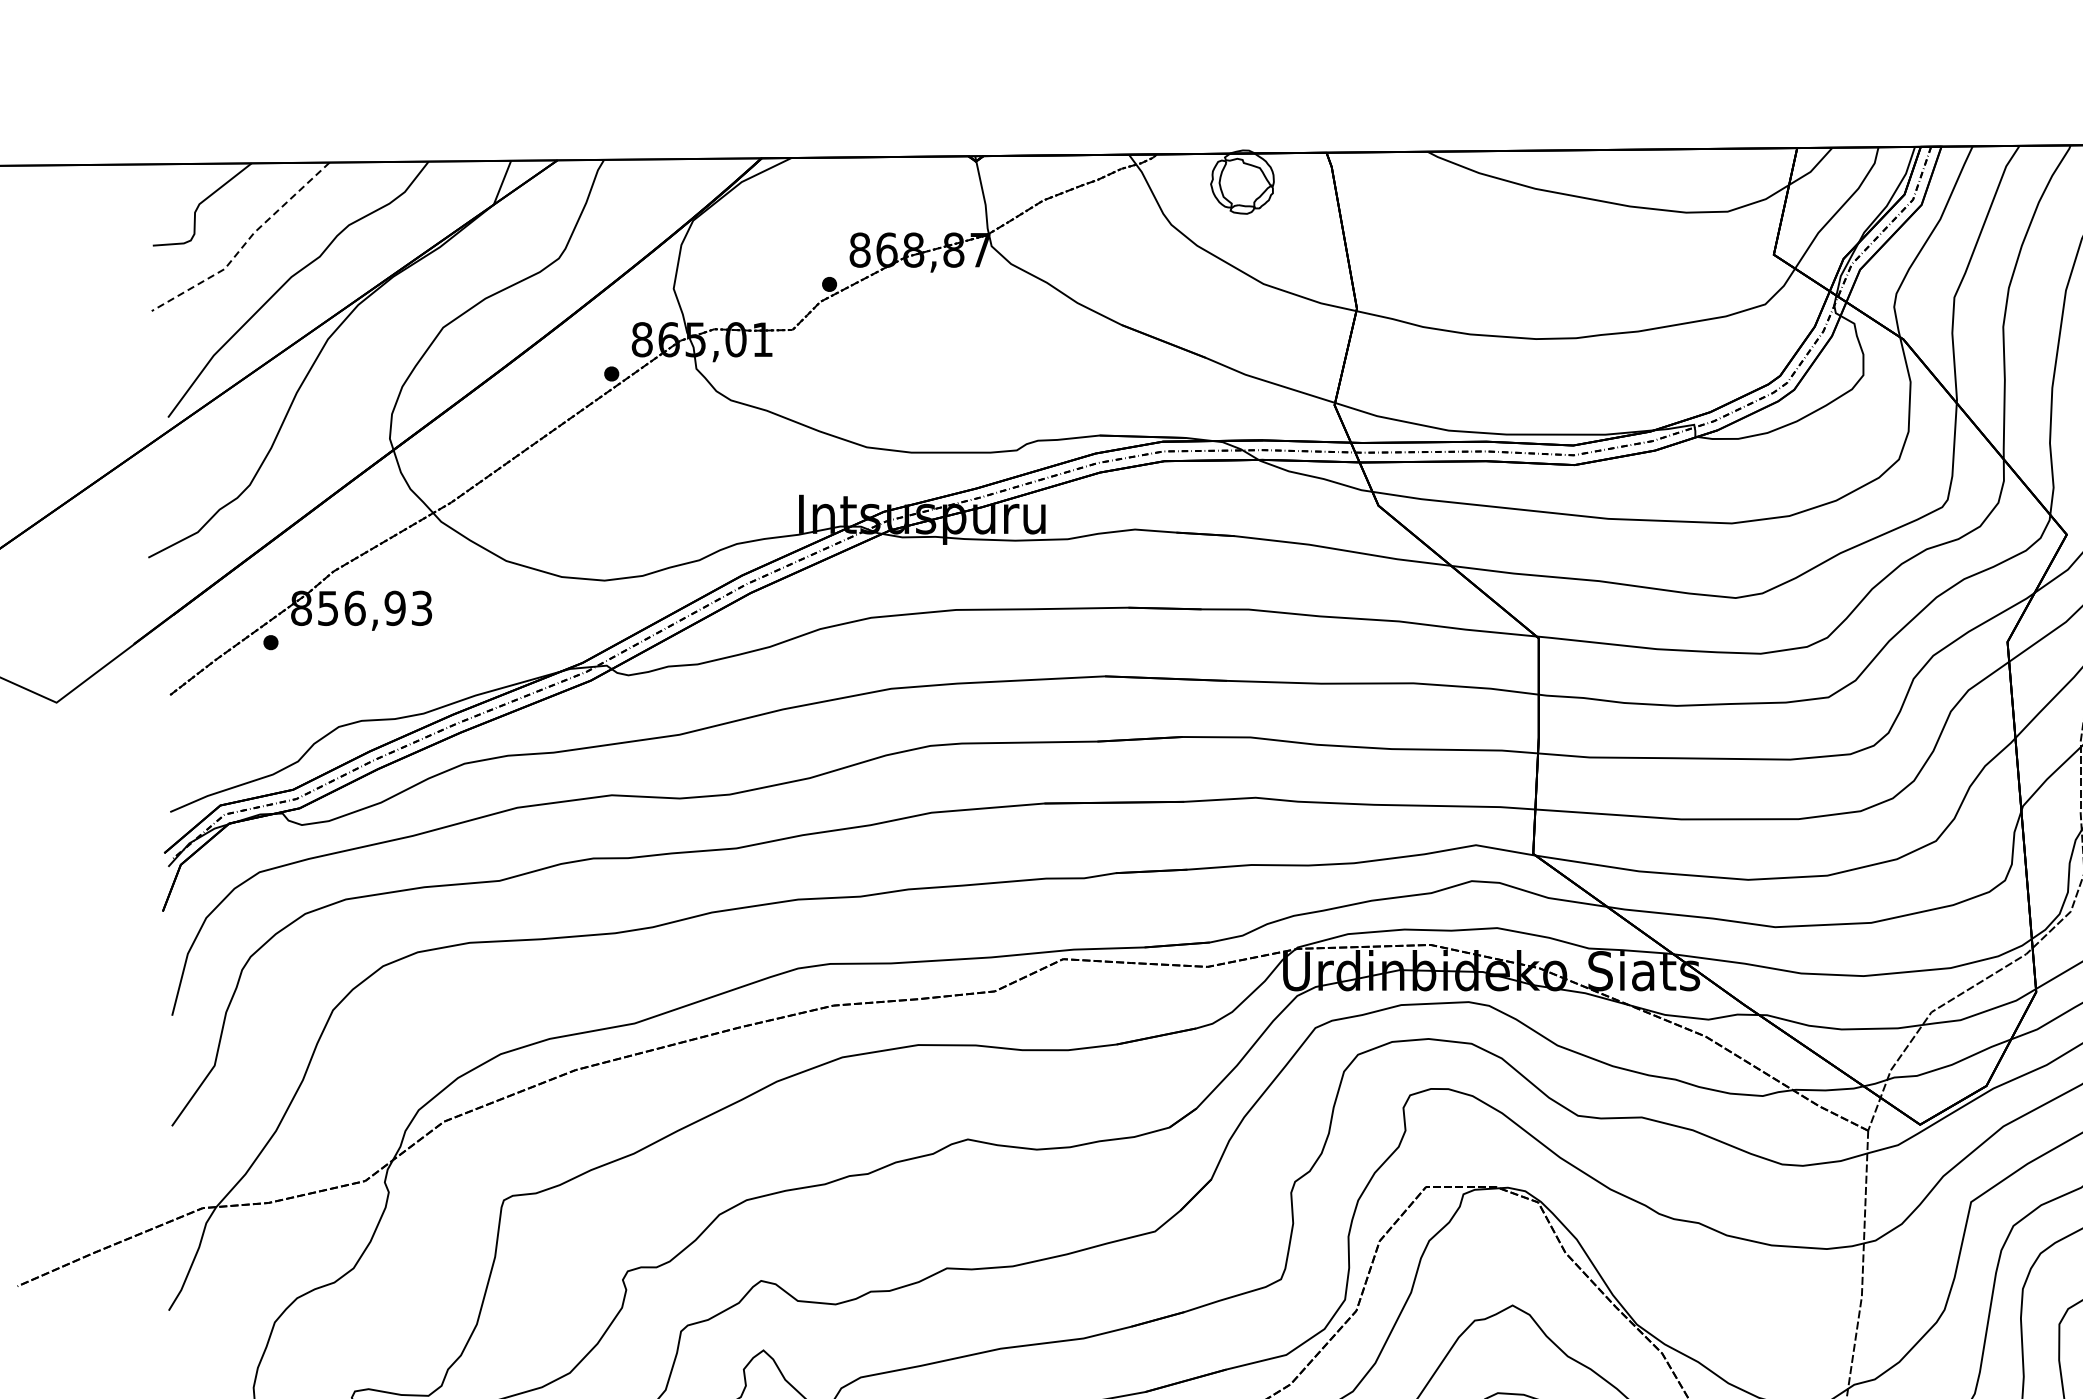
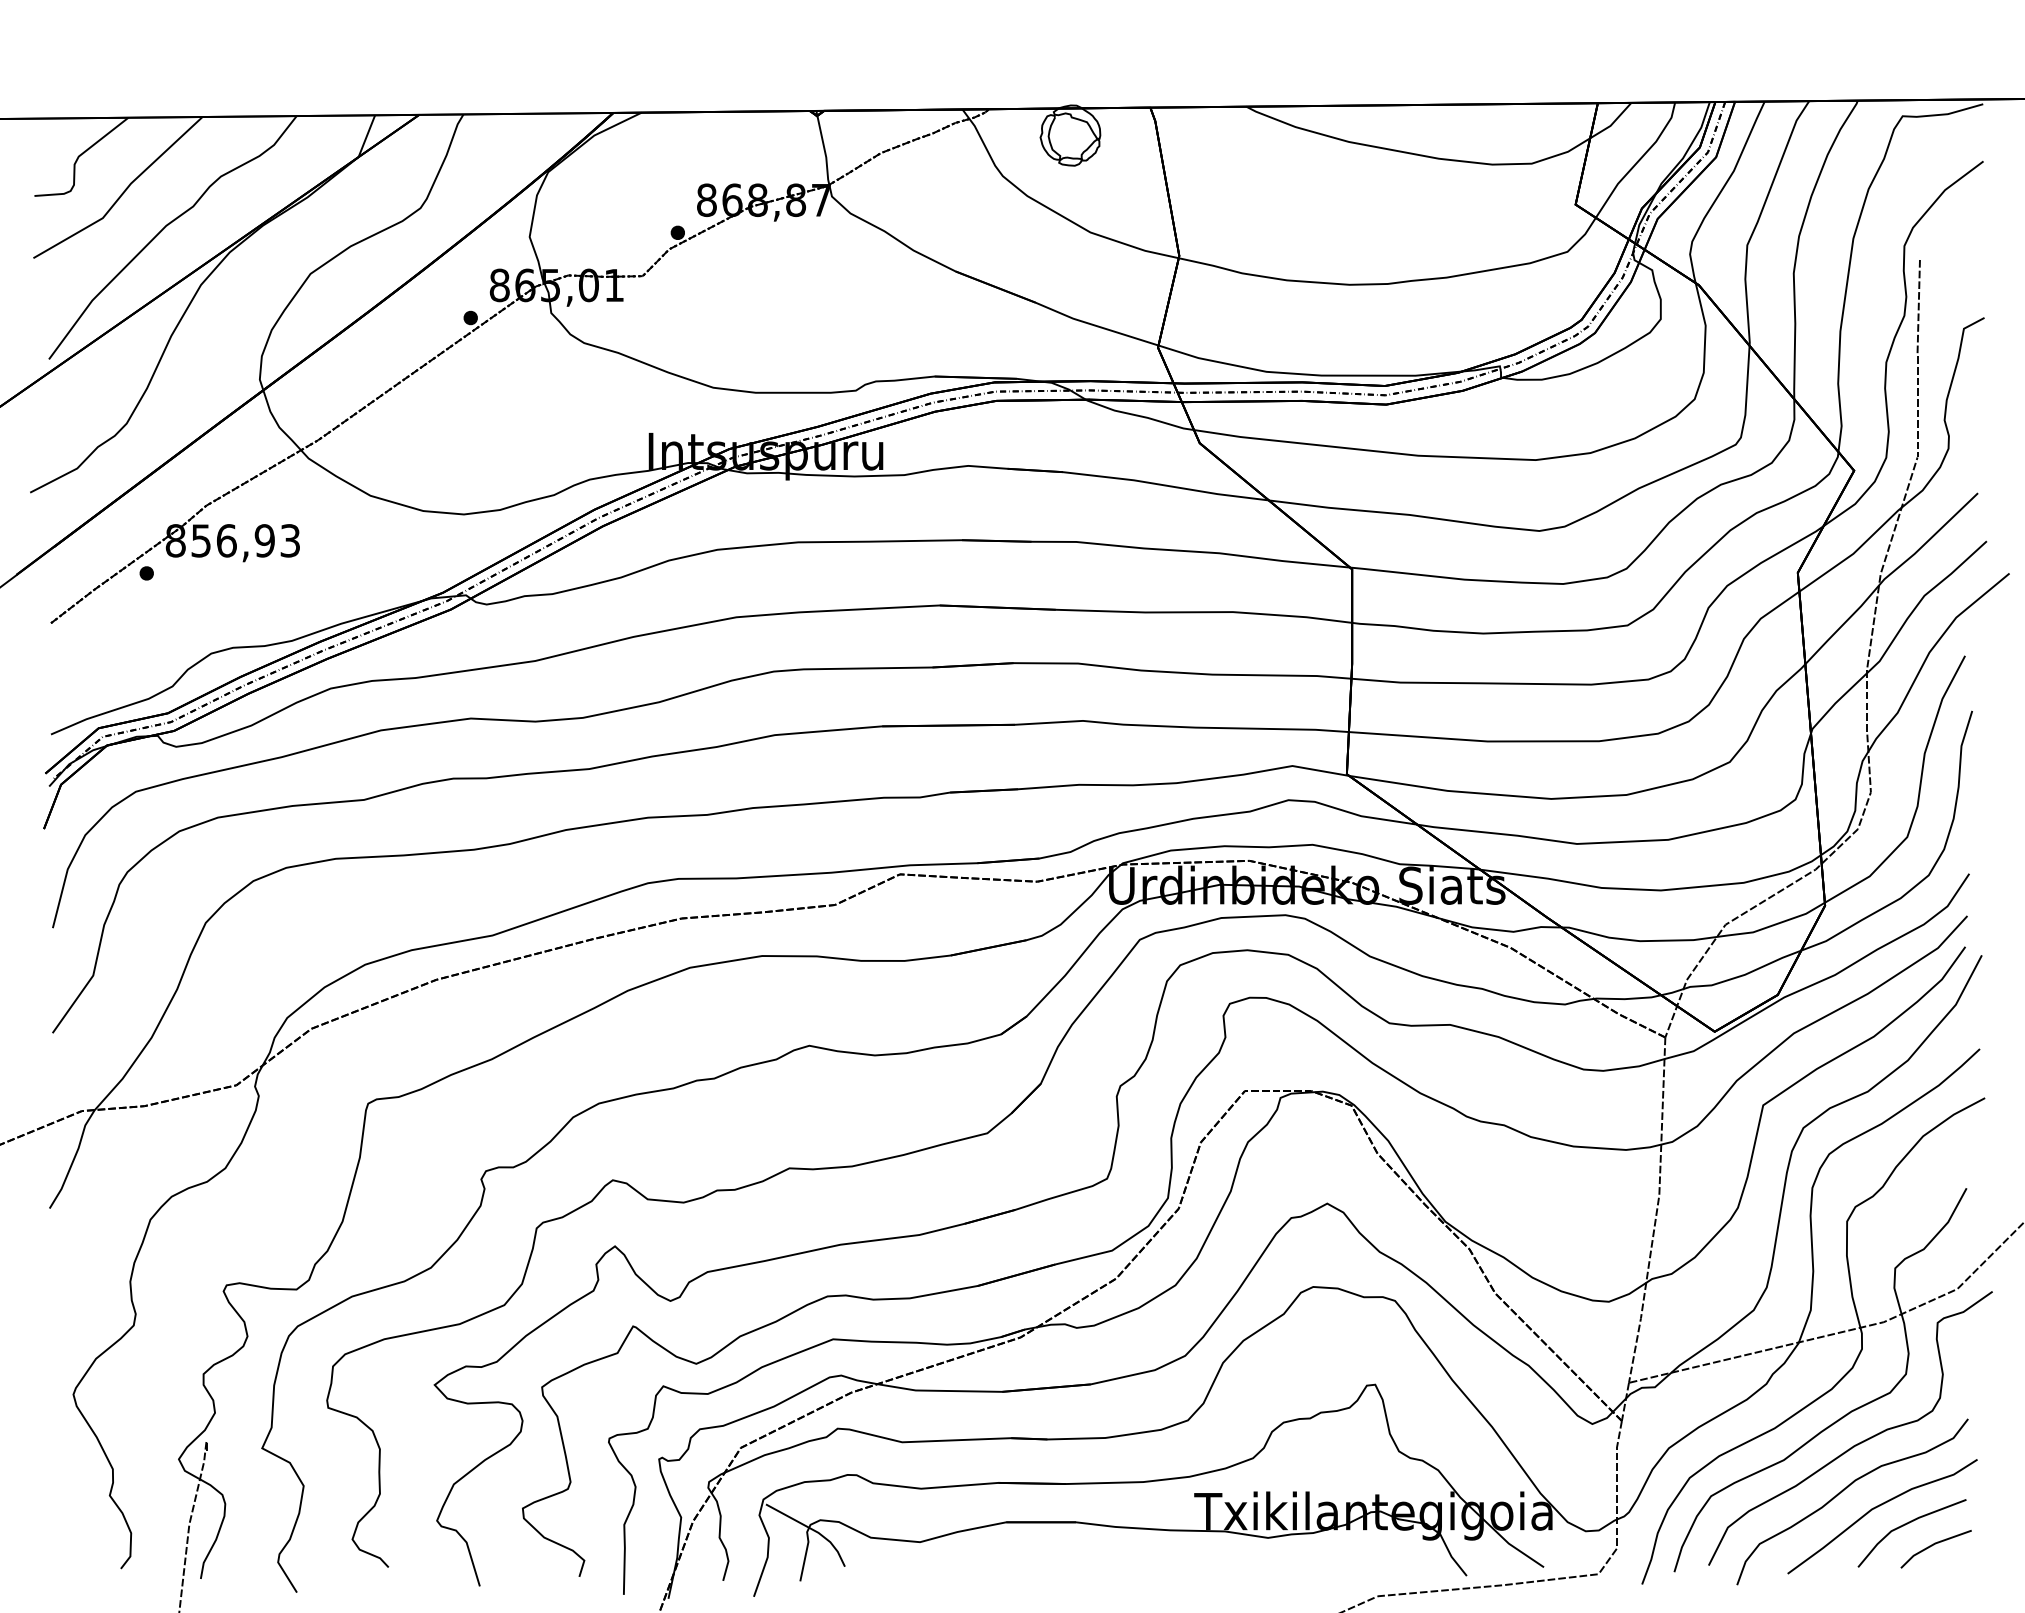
line: (245, 244) -> (122, 194), dashed -> solid

